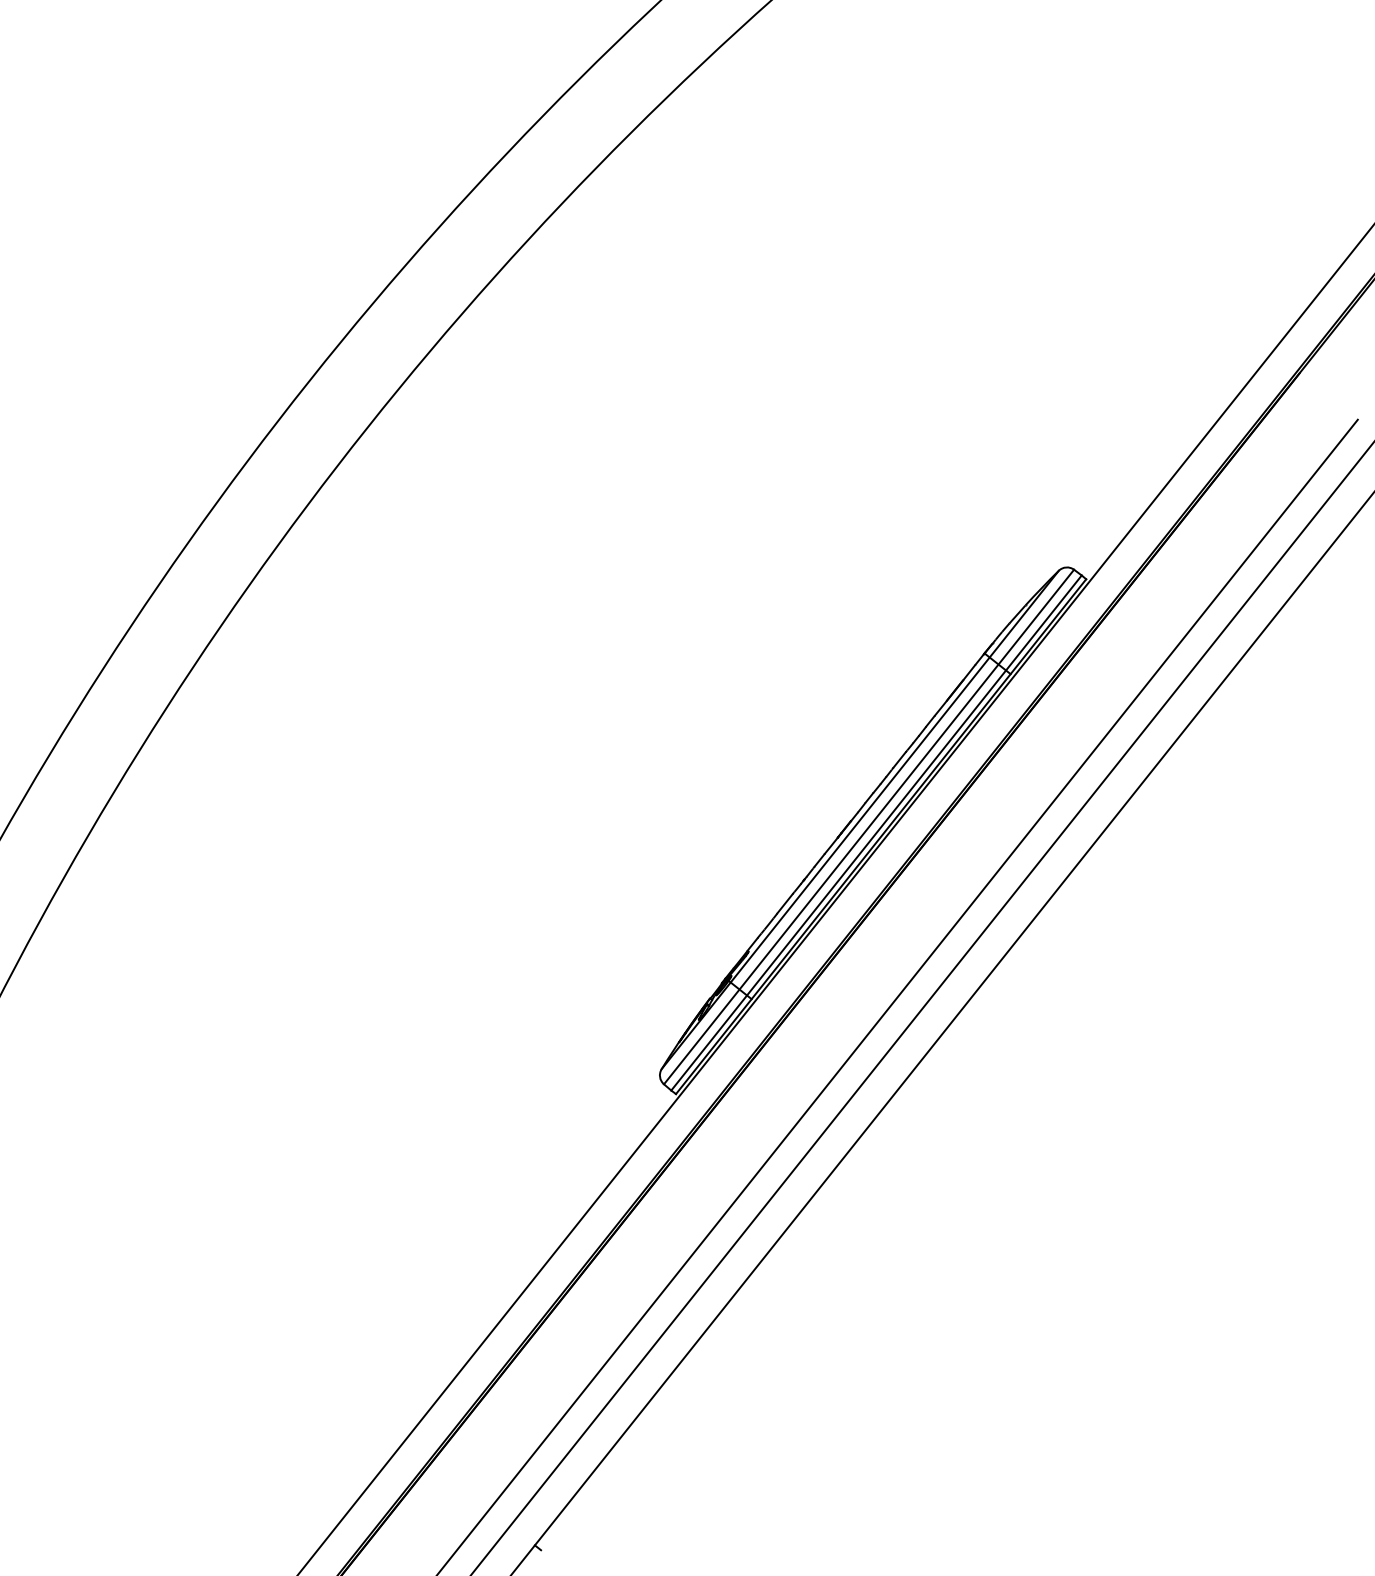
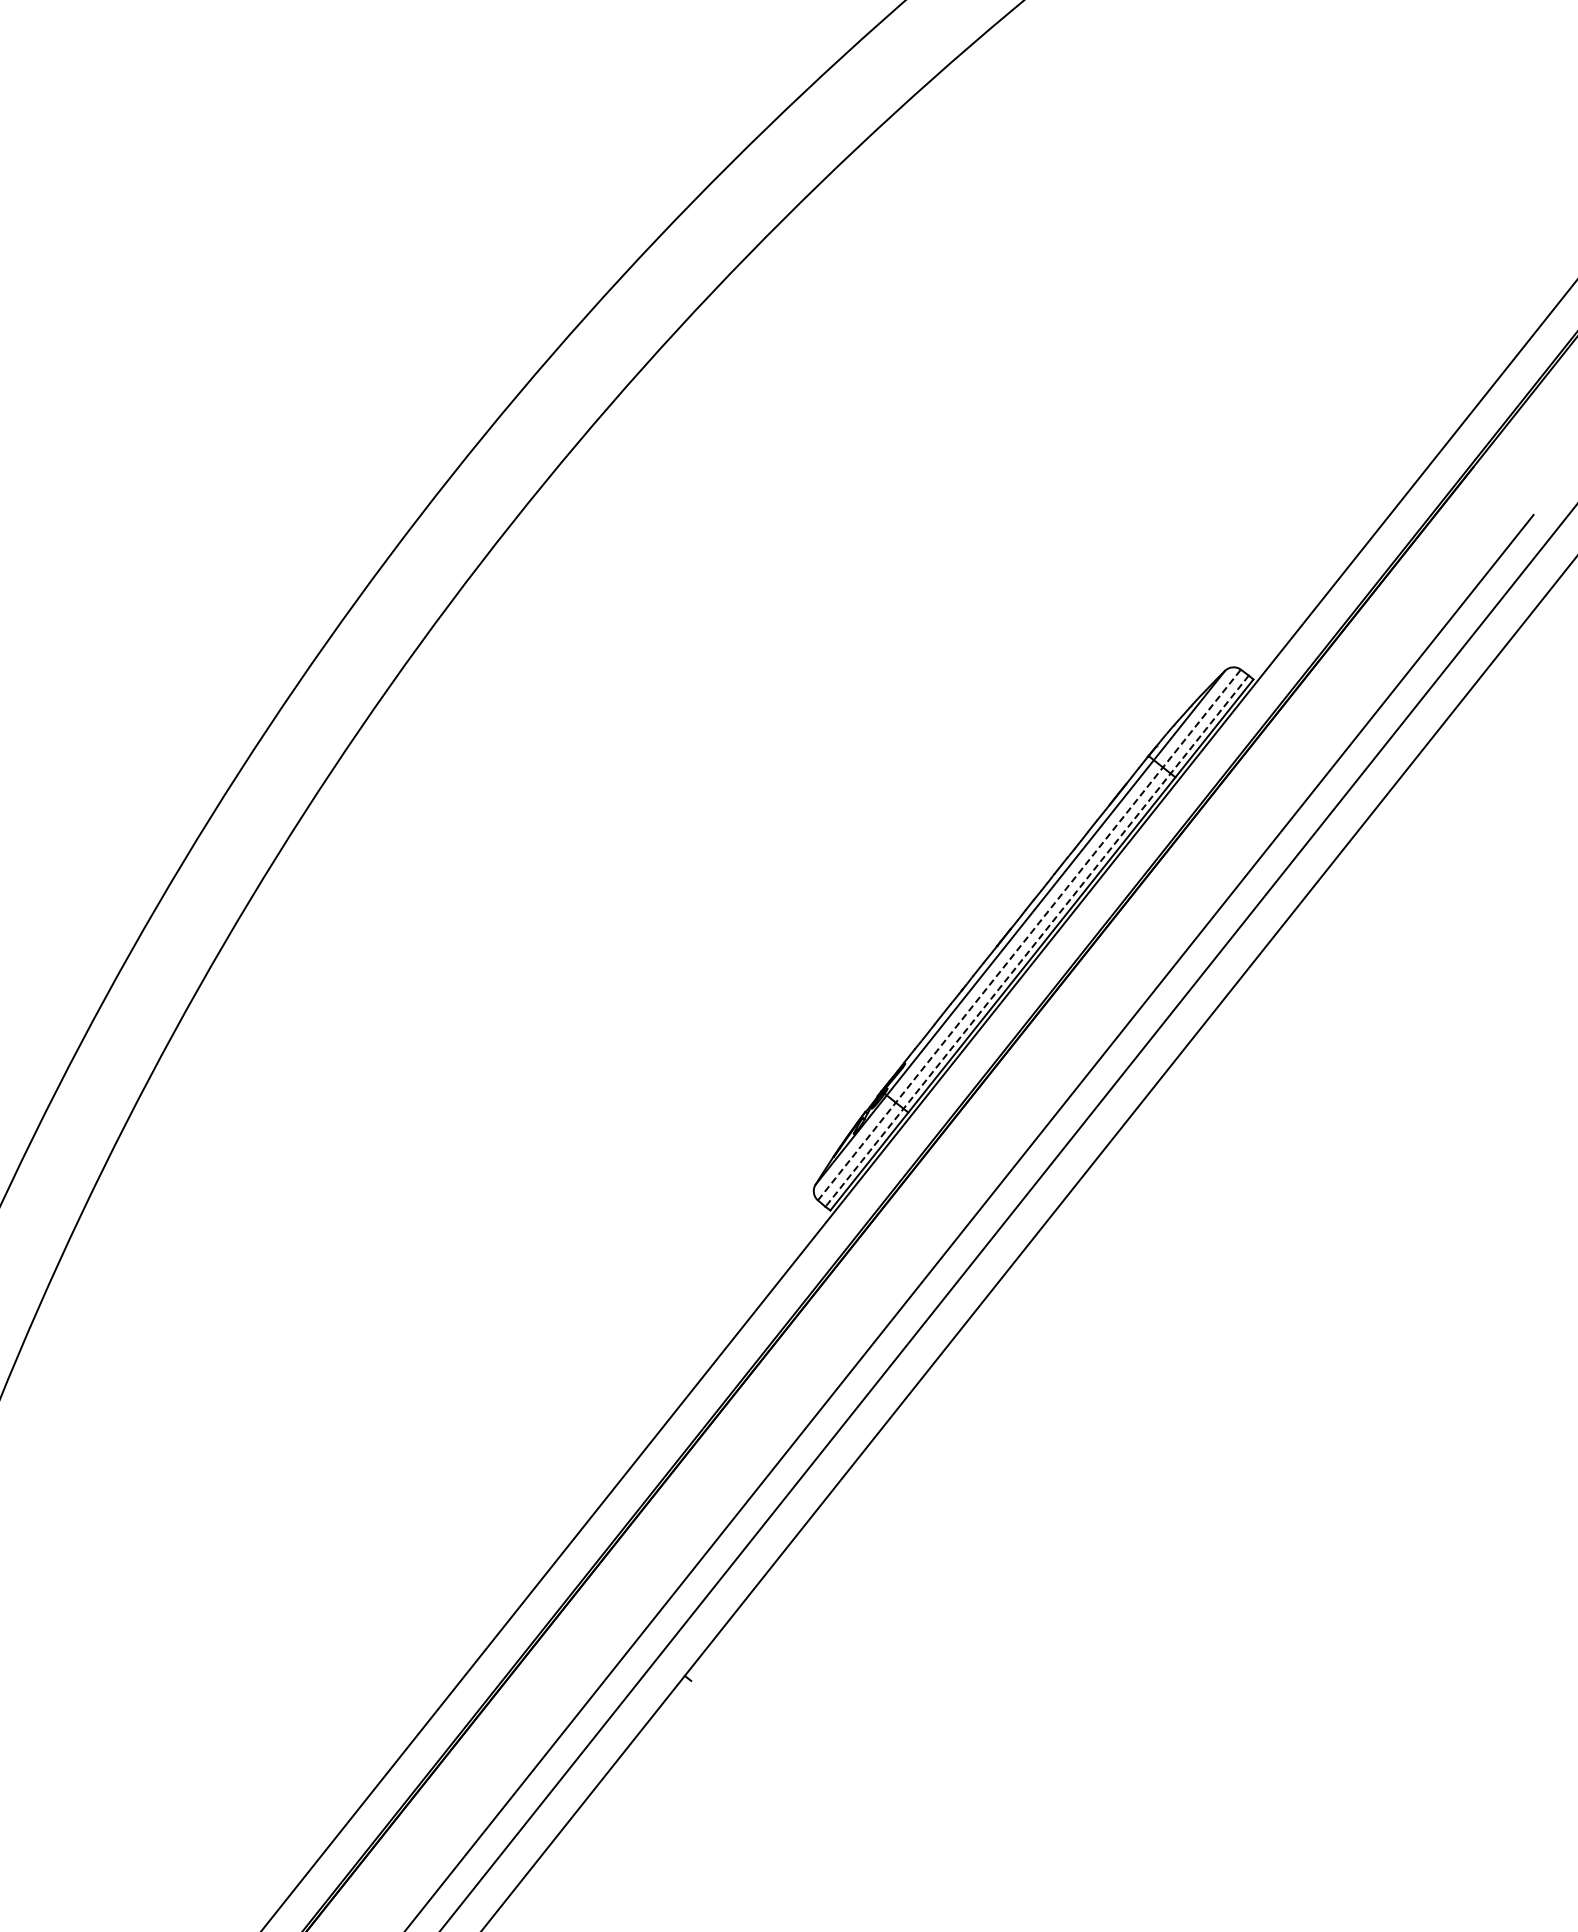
line: (869, 826) -> (1029, 934), solid -> dashed
line: (876, 833) -> (1037, 941), solid -> dashed

